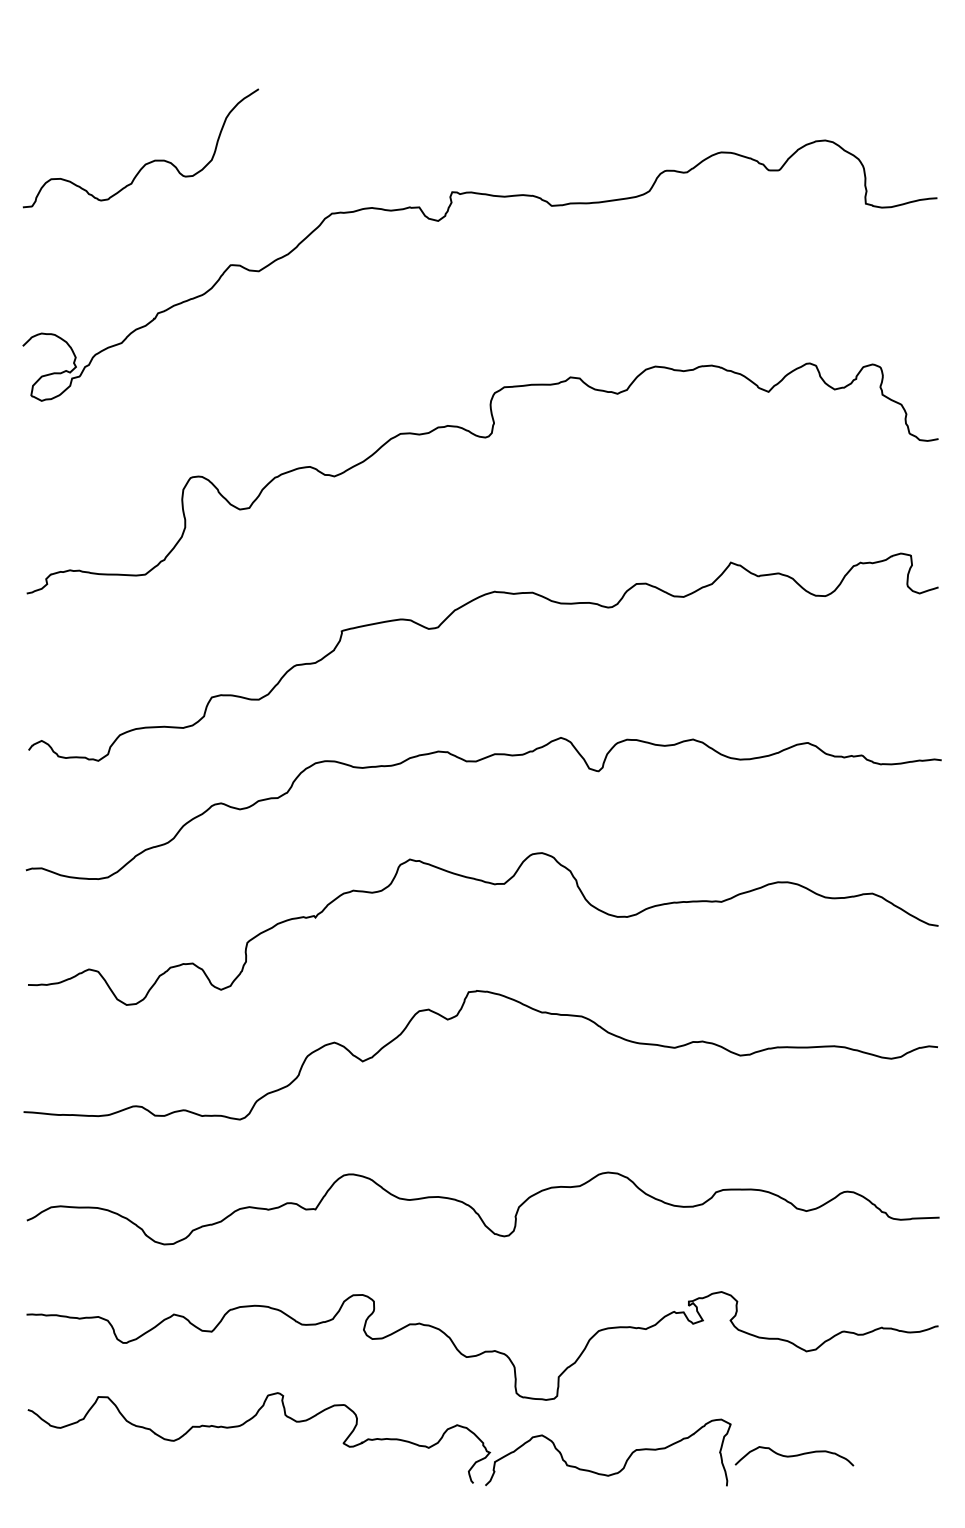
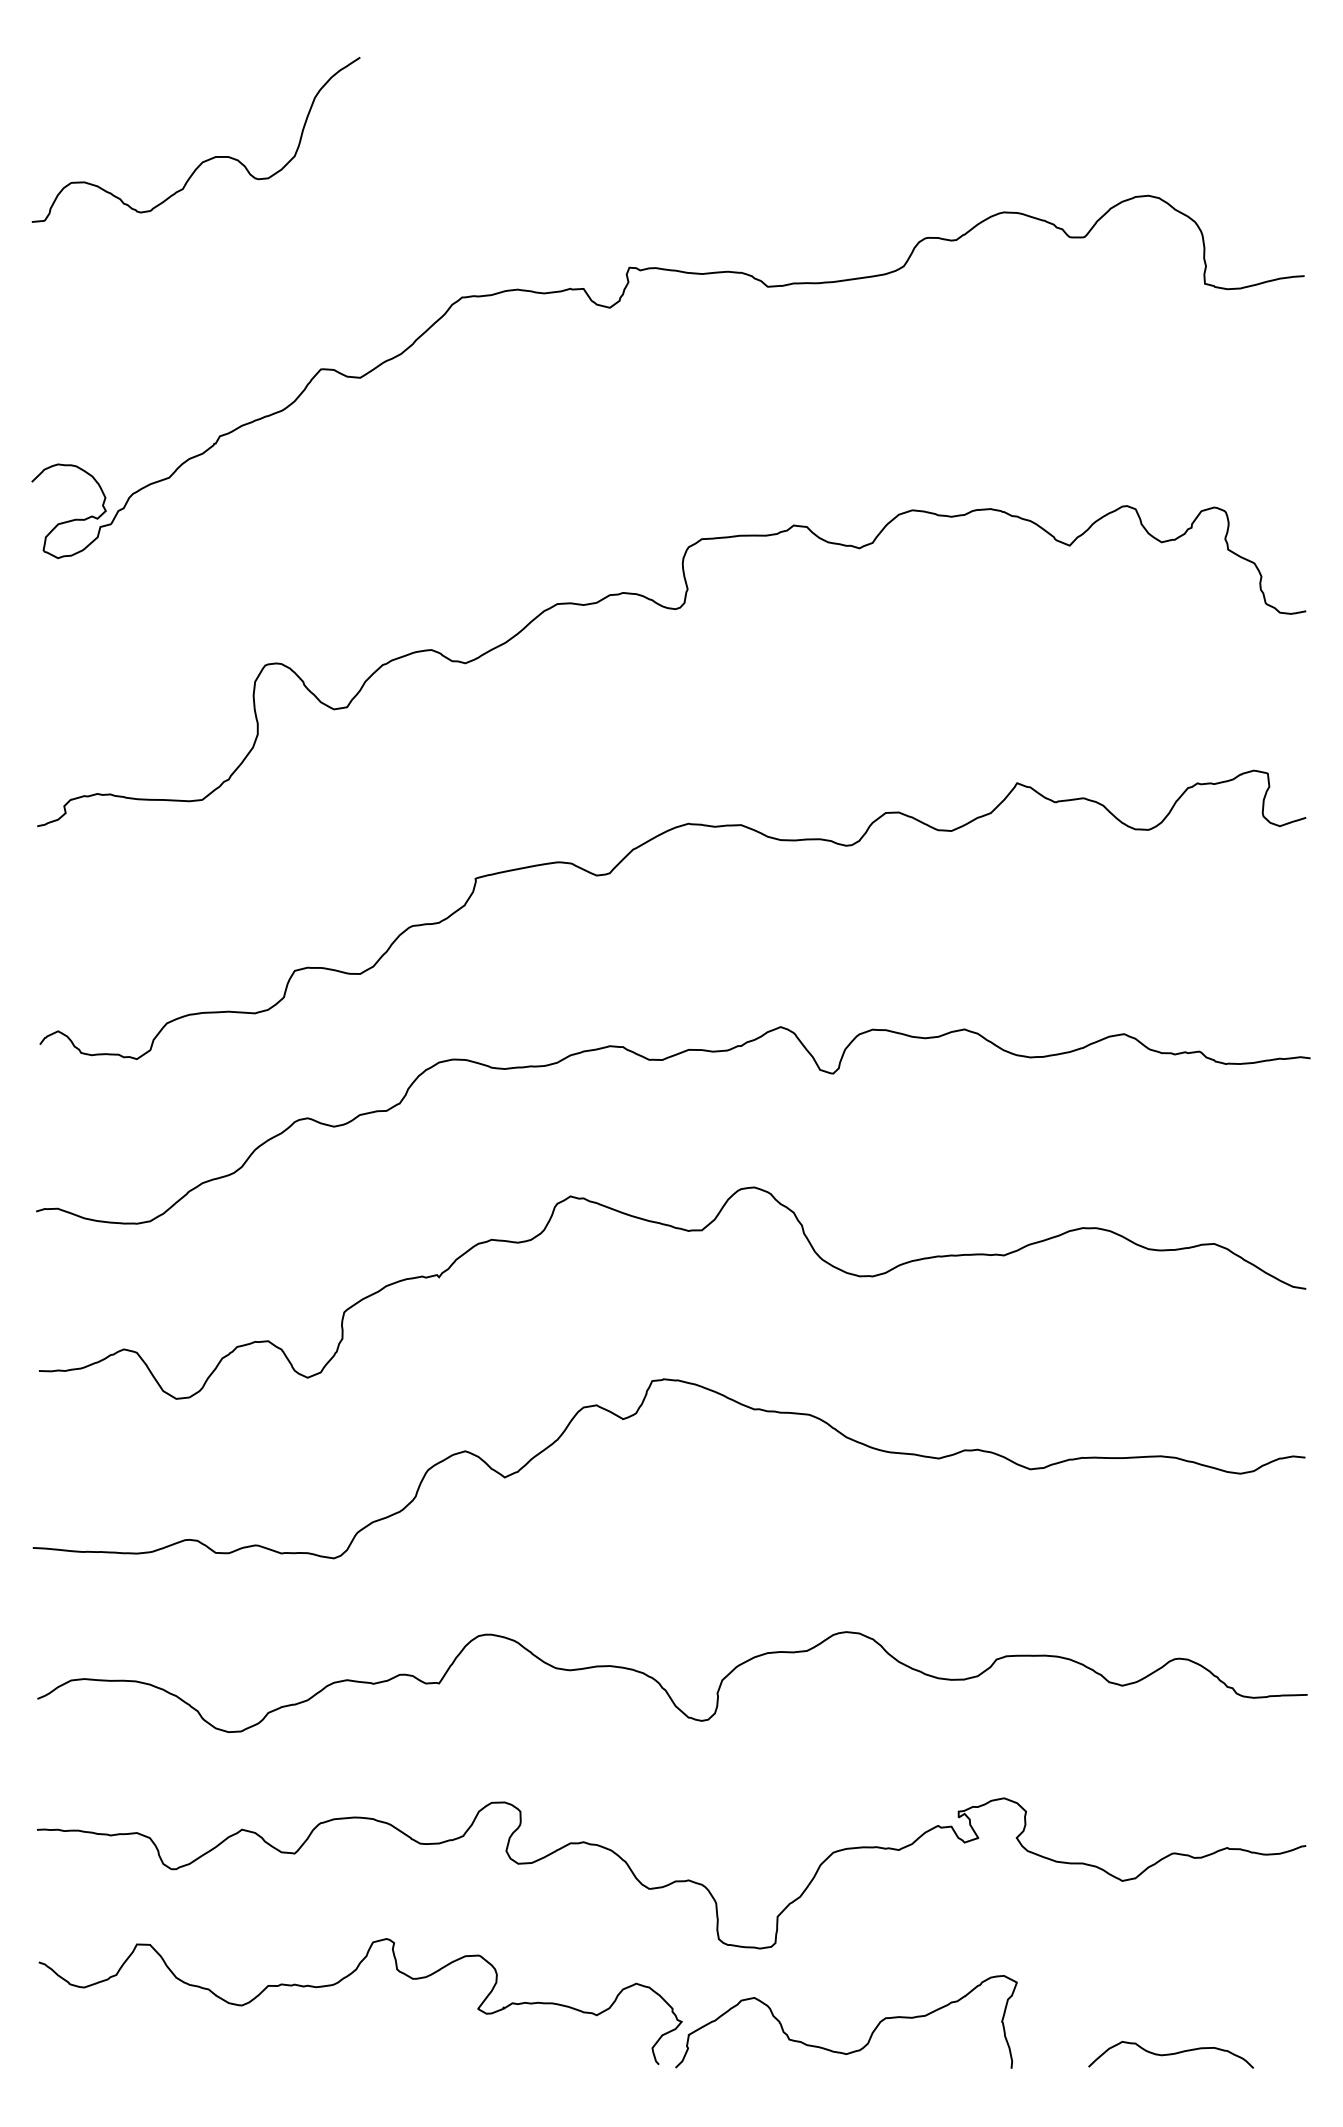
curve: (147, 162) -> (205, 159), moved
curve: (794, 1456) -> (1171, 2055), moved

